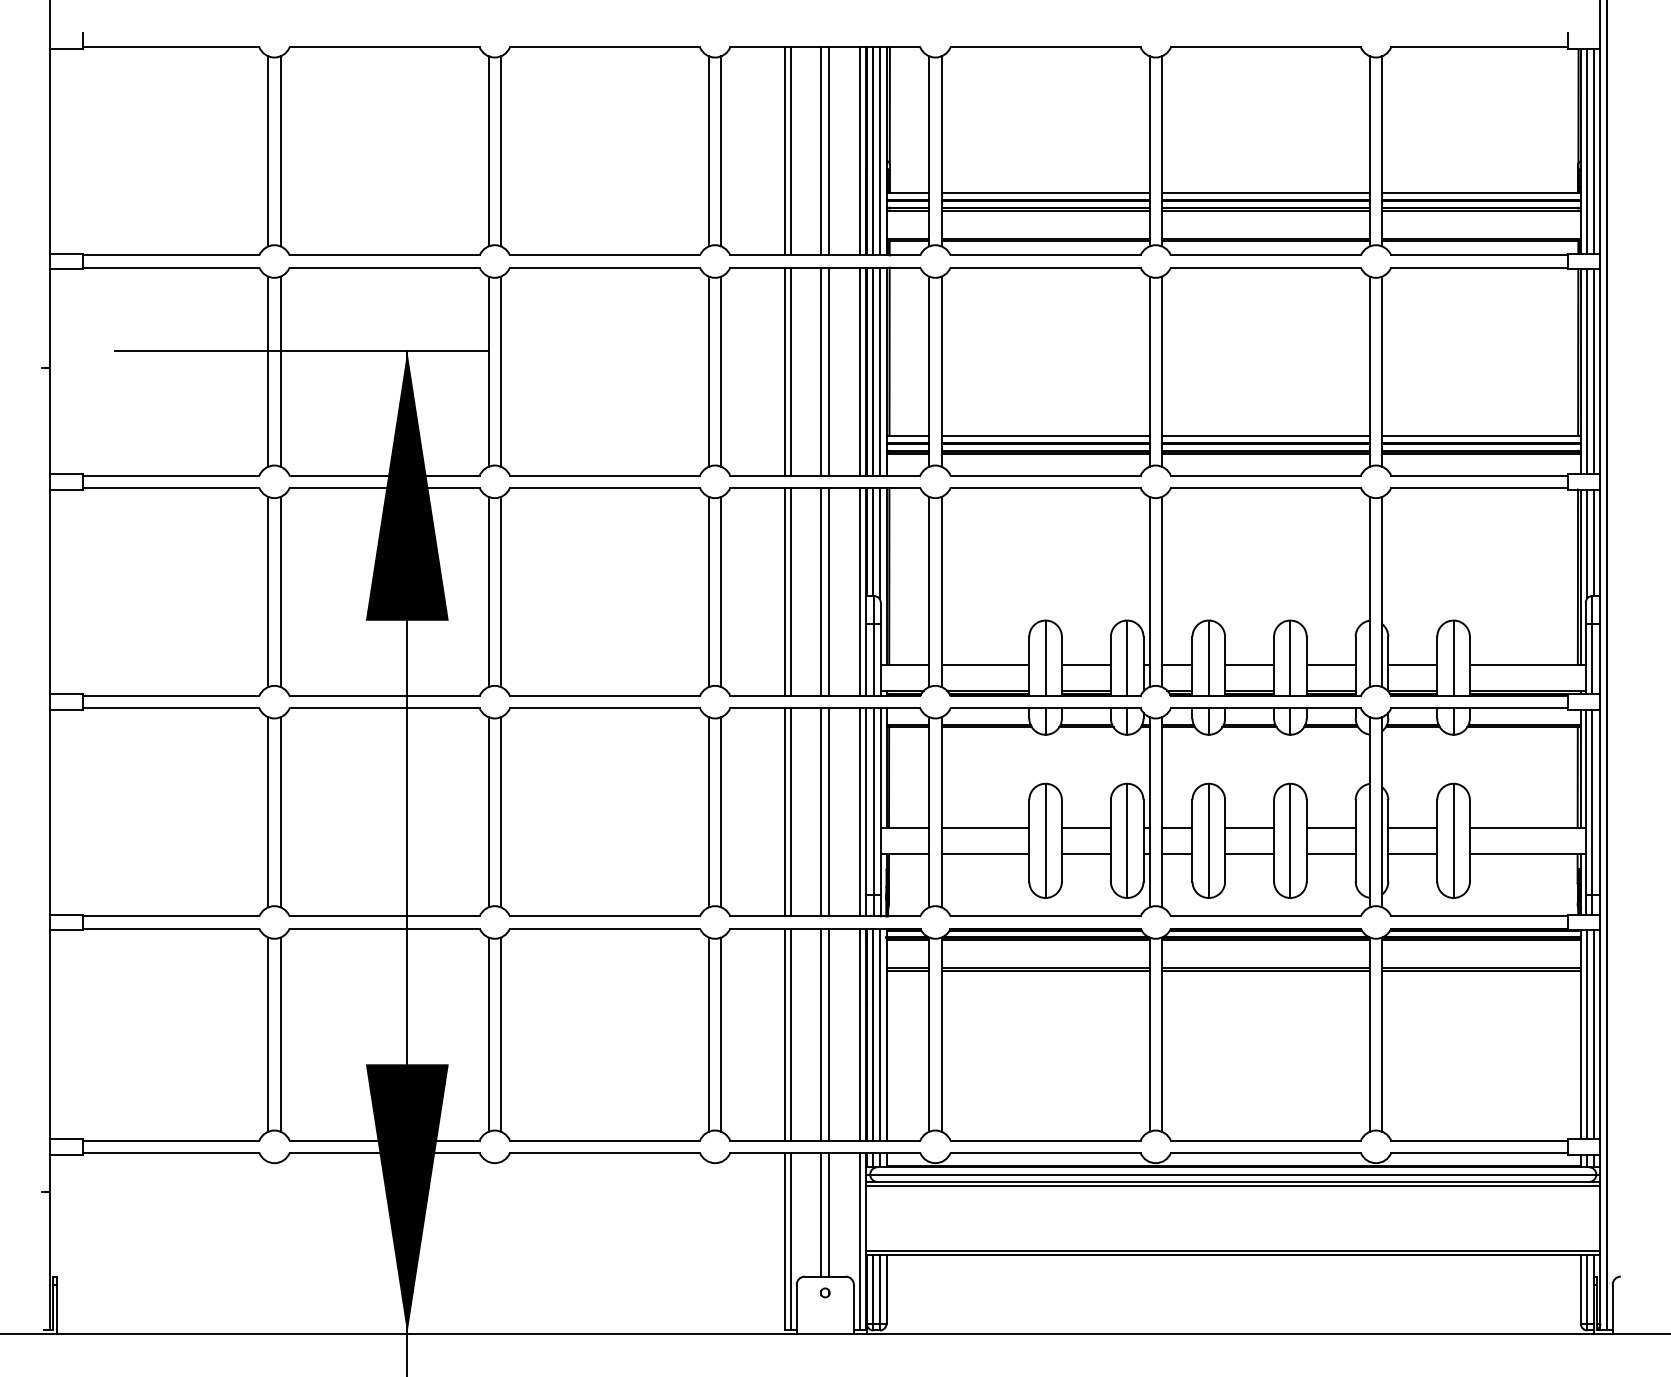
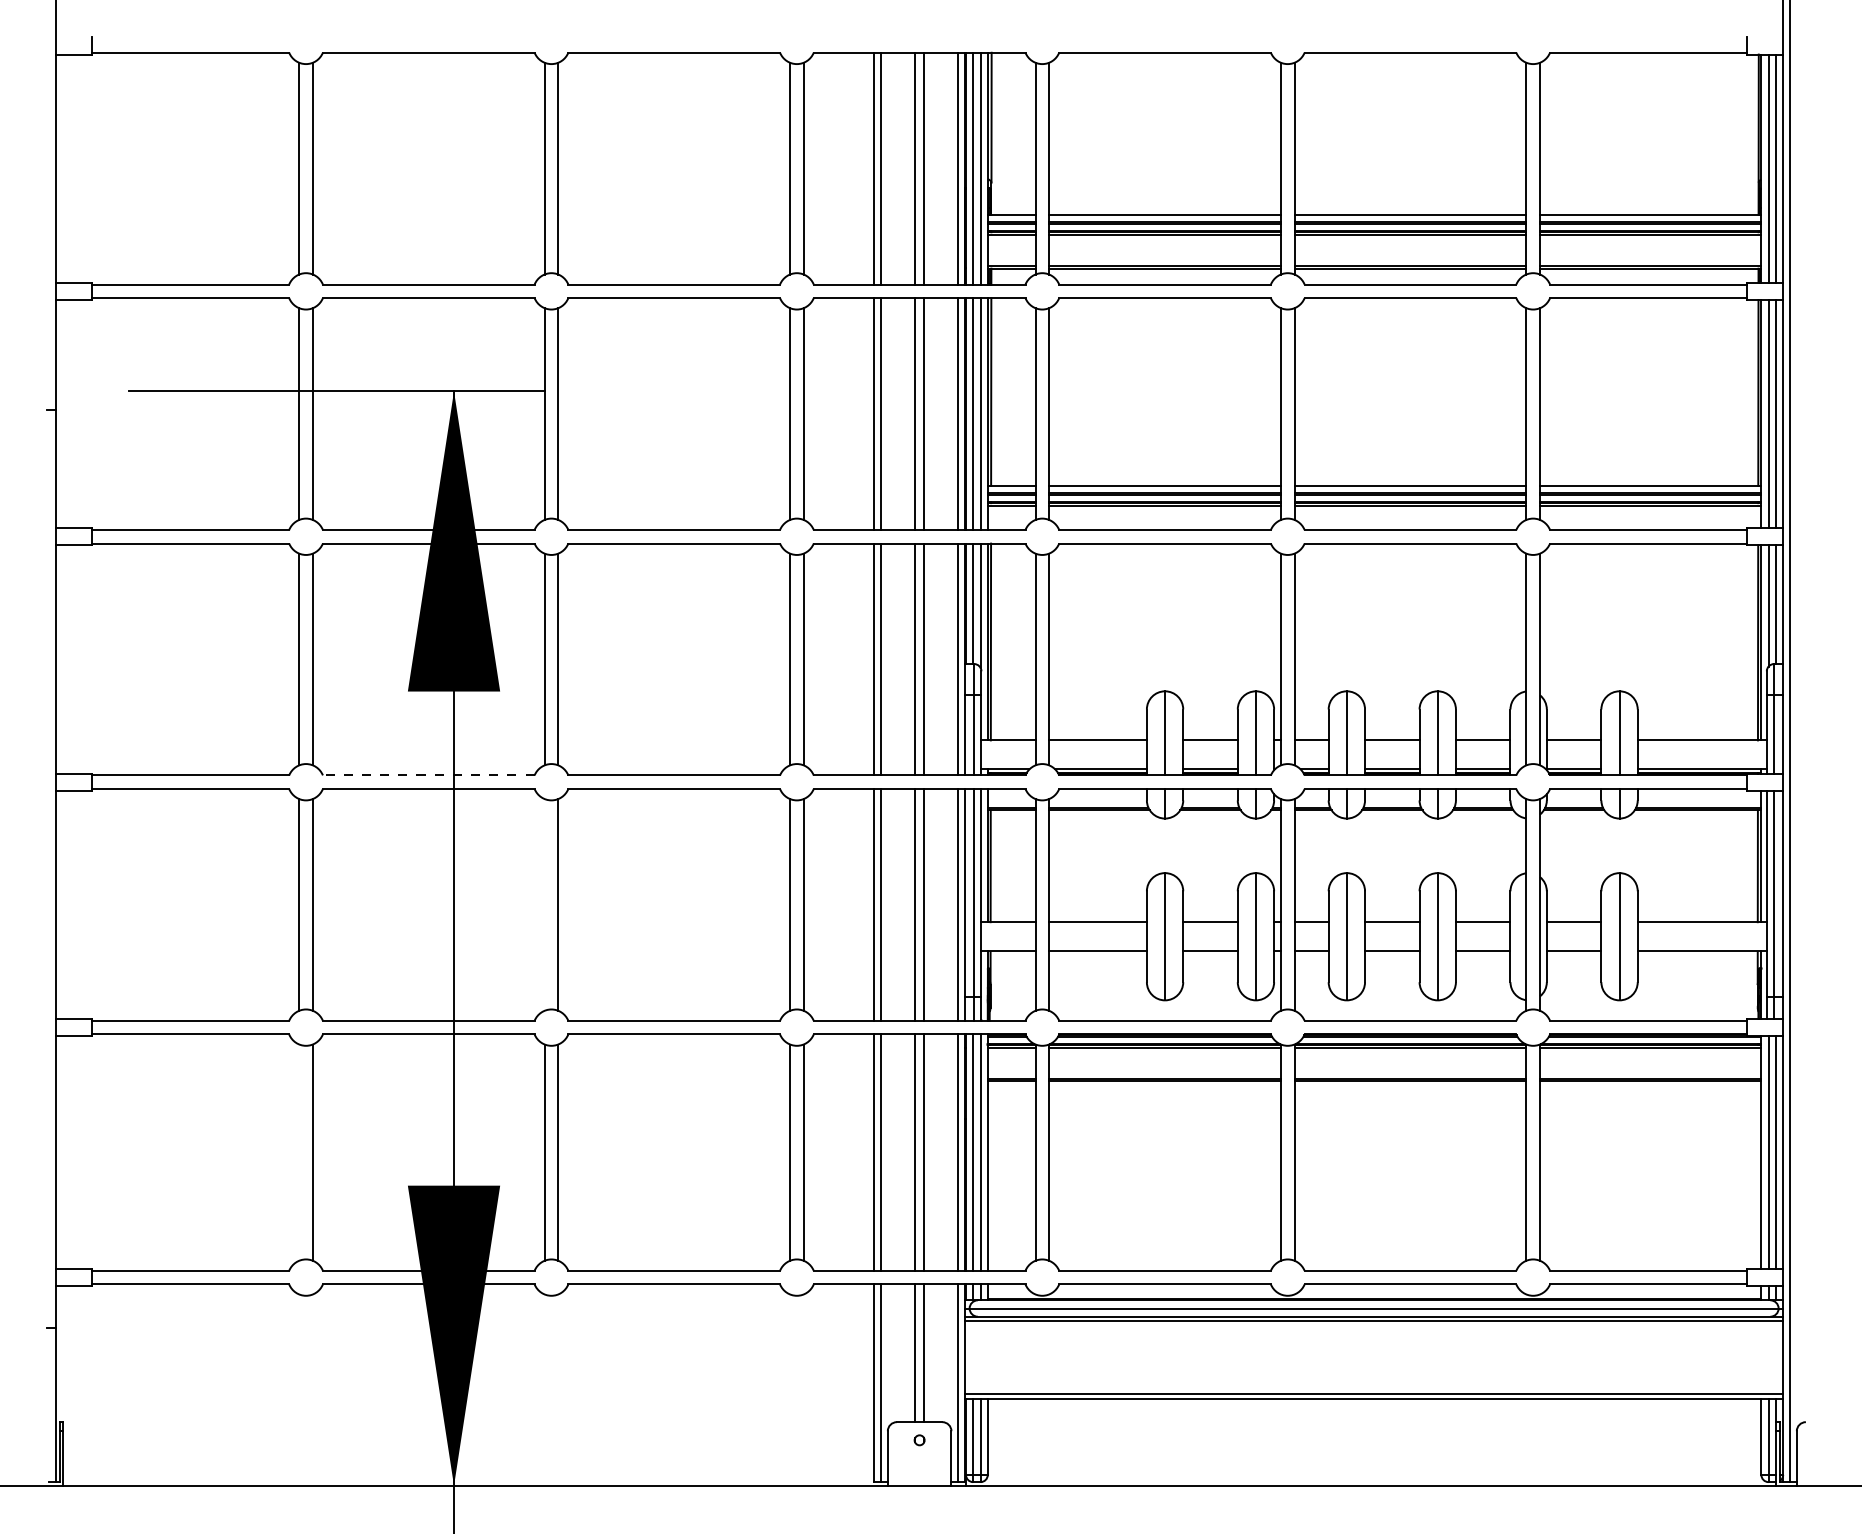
line: (384, 696) -> (428, 775), solid -> dashed
line: (488, 812) -> (544, 905), removed
line: (268, 1034) -> (299, 1152), removed

